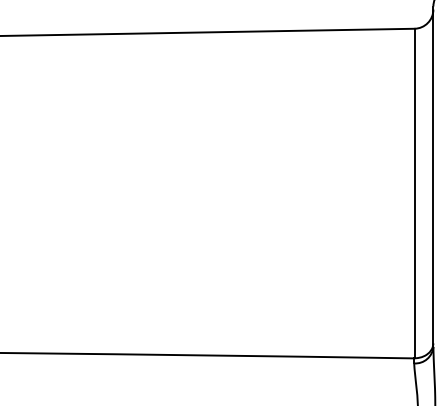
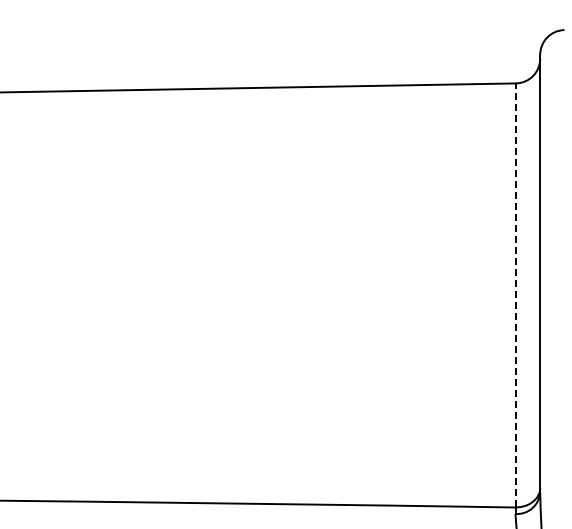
line: (414, 192) -> (515, 294), solid -> dashed

